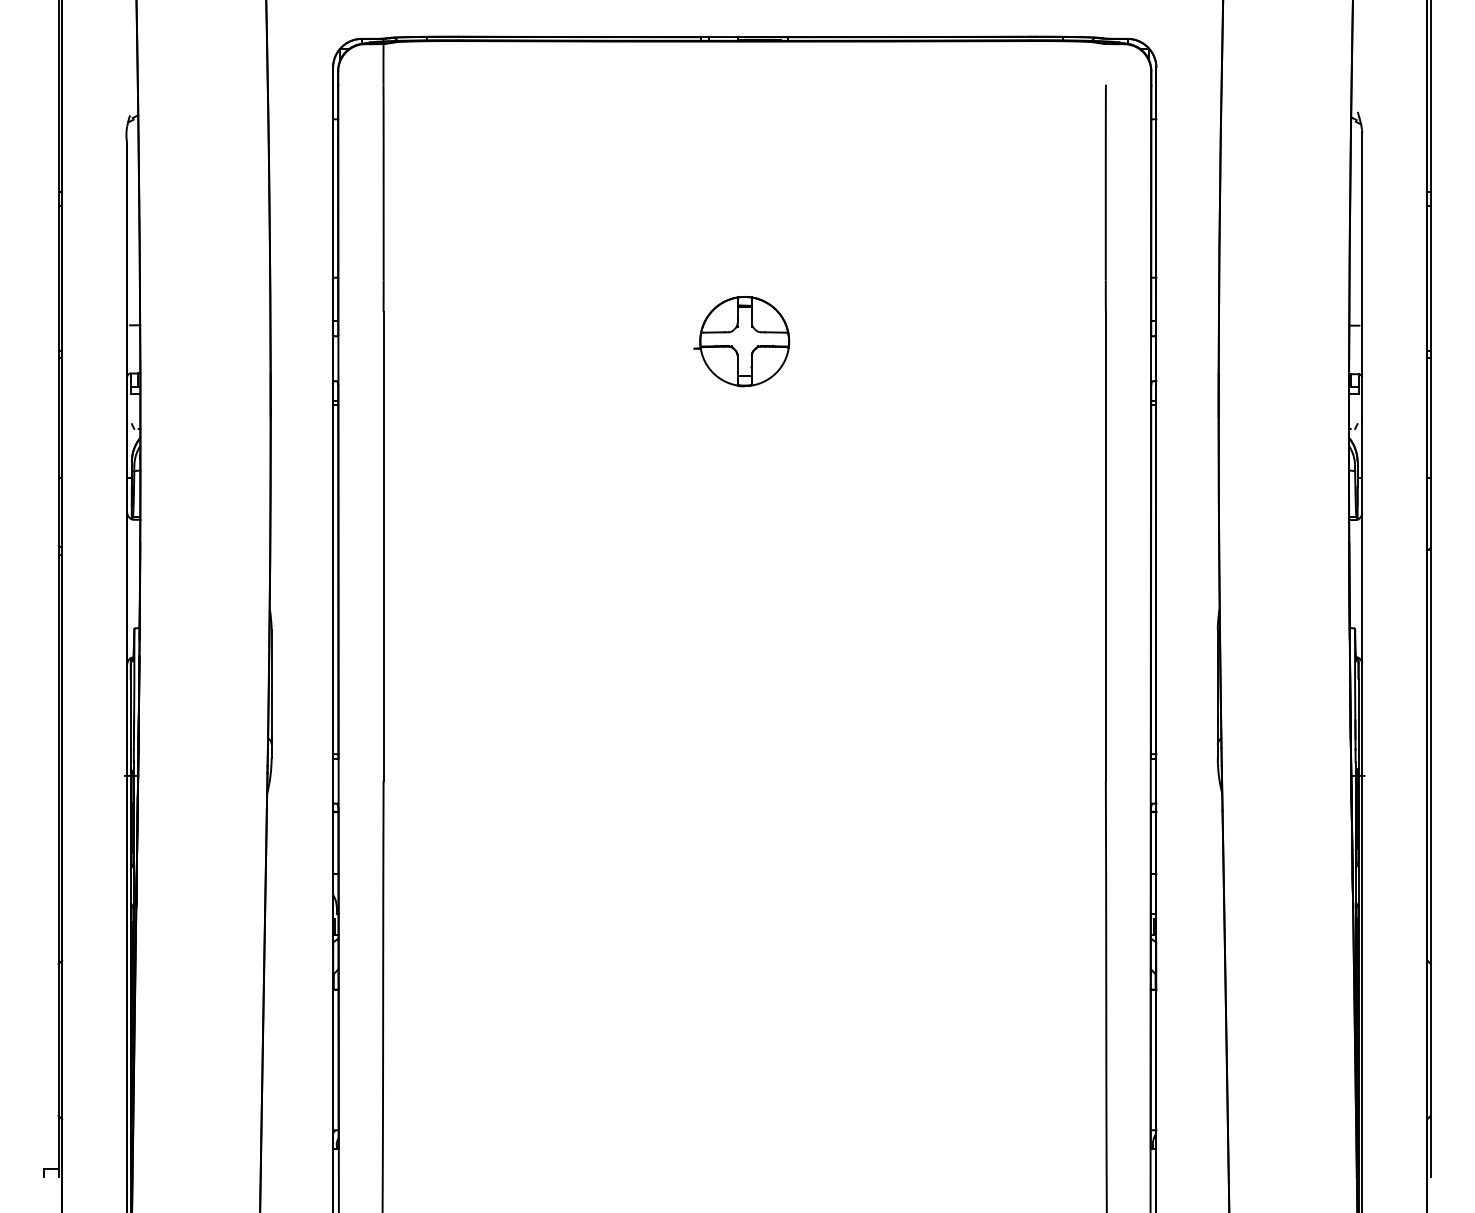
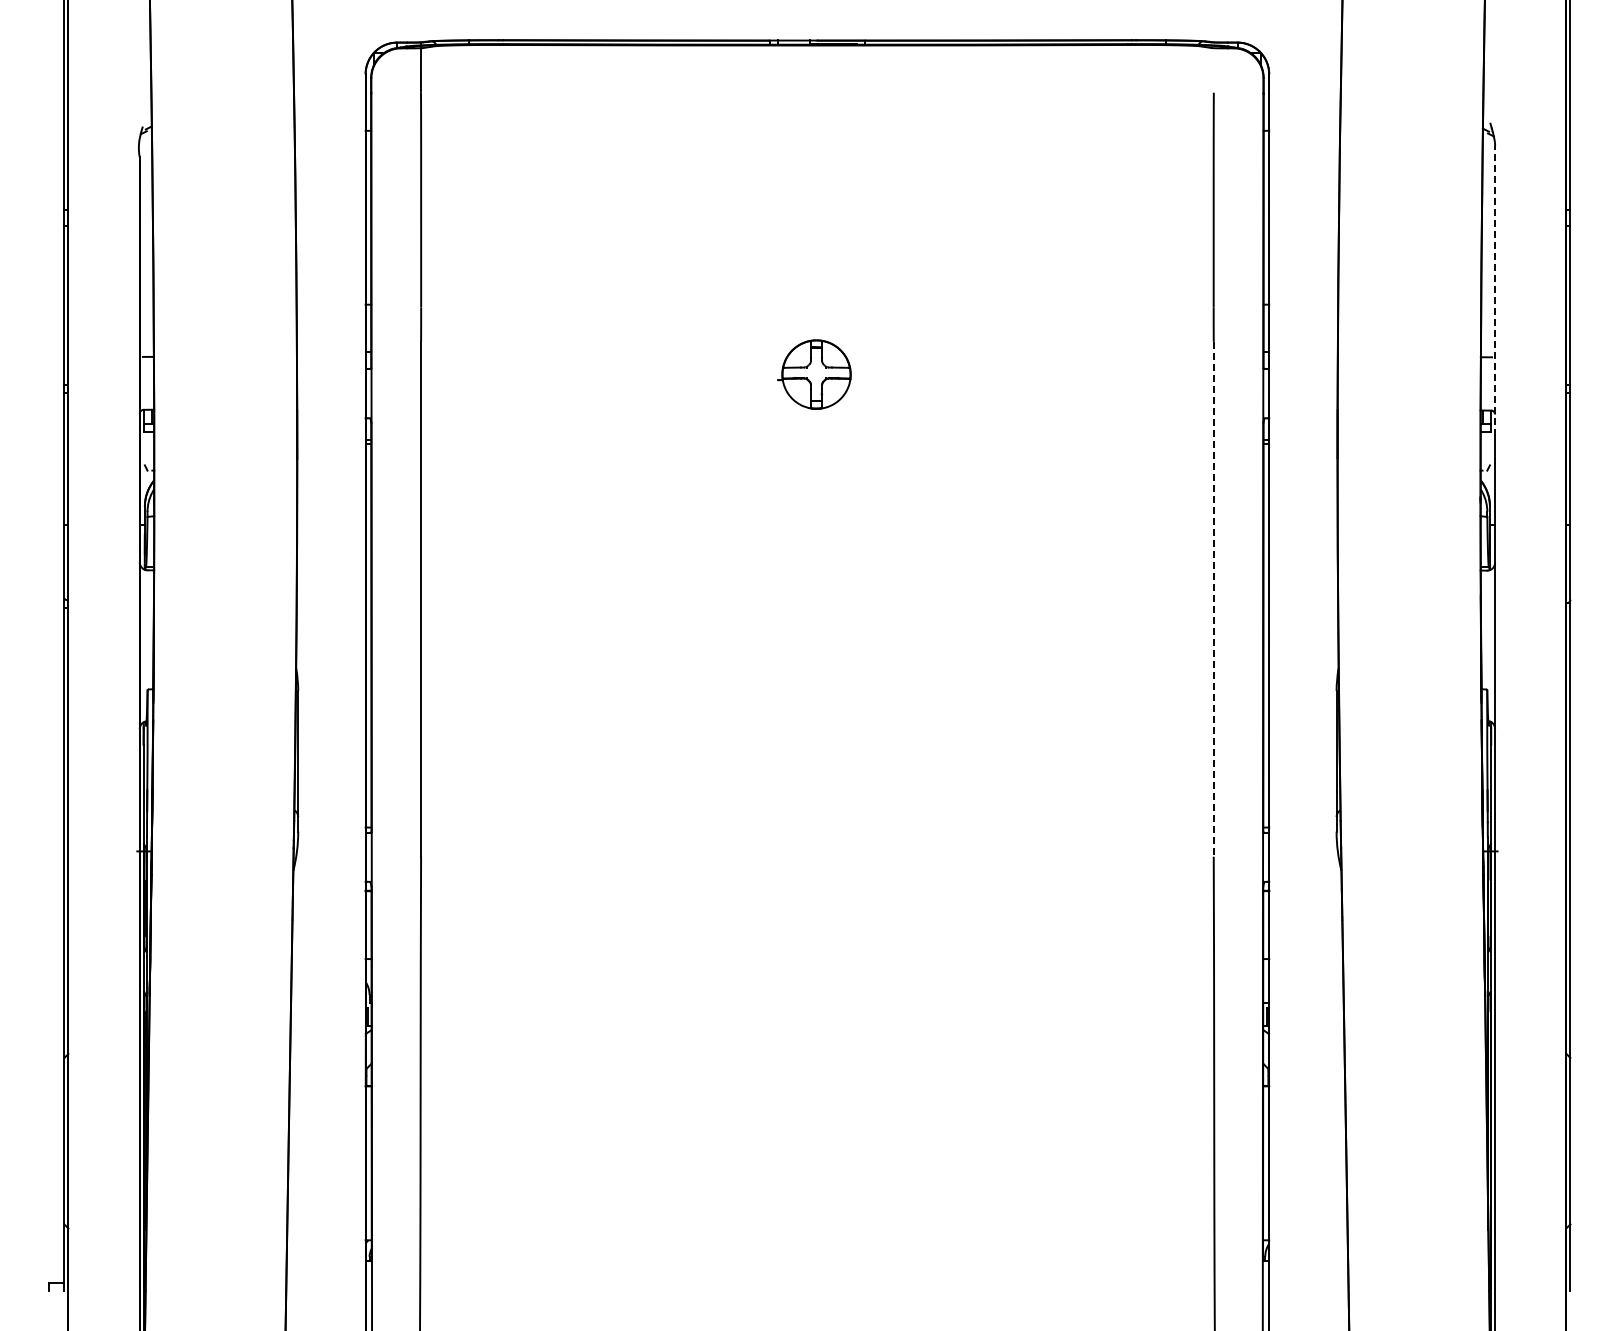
line: (1362, 265) -> (1495, 291), solid -> dashed
part: (742, 341) -> (814, 374), size x0.7
line: (1105, 546) -> (1213, 599), solid -> dashed

